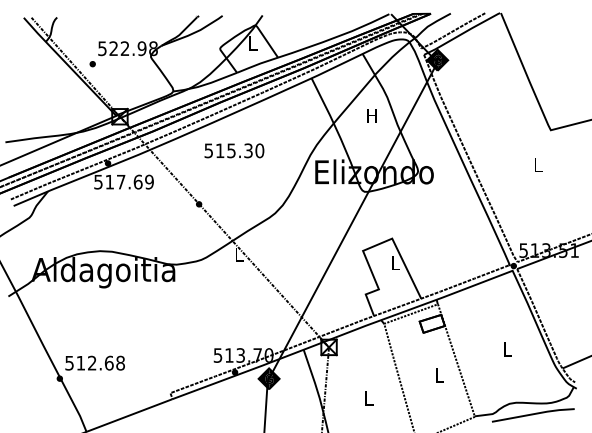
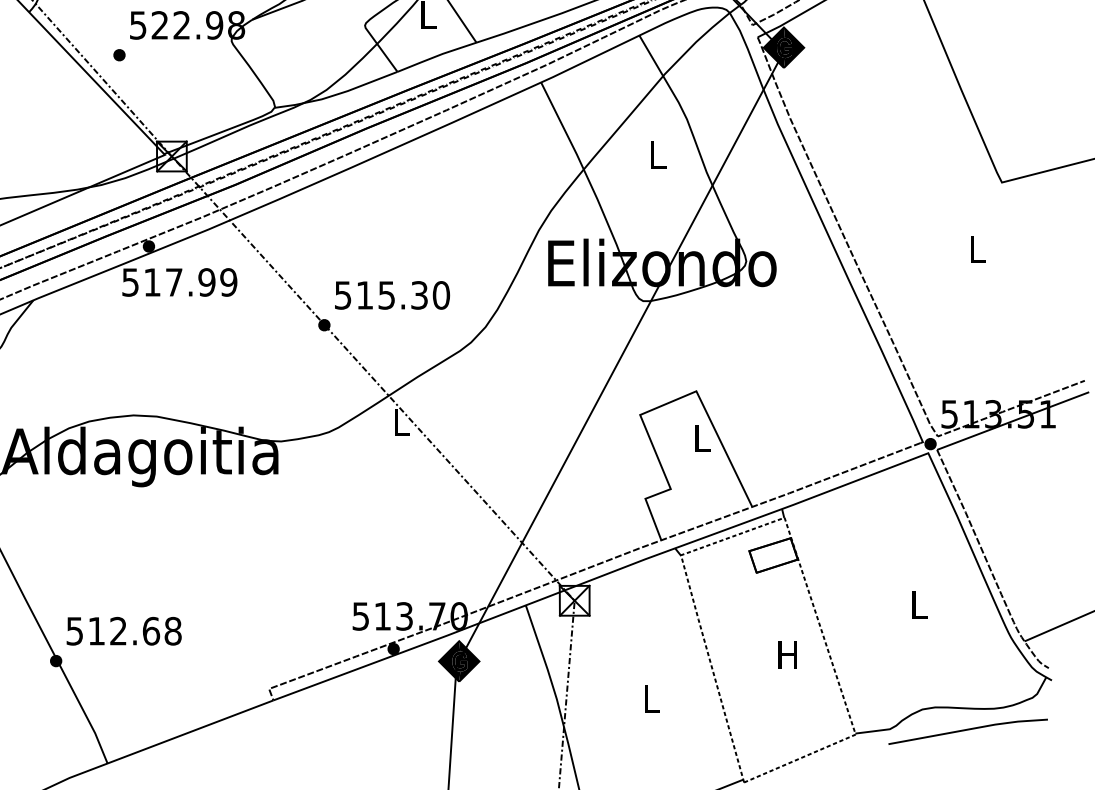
text: (371, 115) -> (656, 154), H -> L
text: (234, 150) -> (392, 294), moved
text: (137, 181) -> (205, 281), 517.69 -> 517.99
text: (439, 375) -> (787, 654), L -> H

